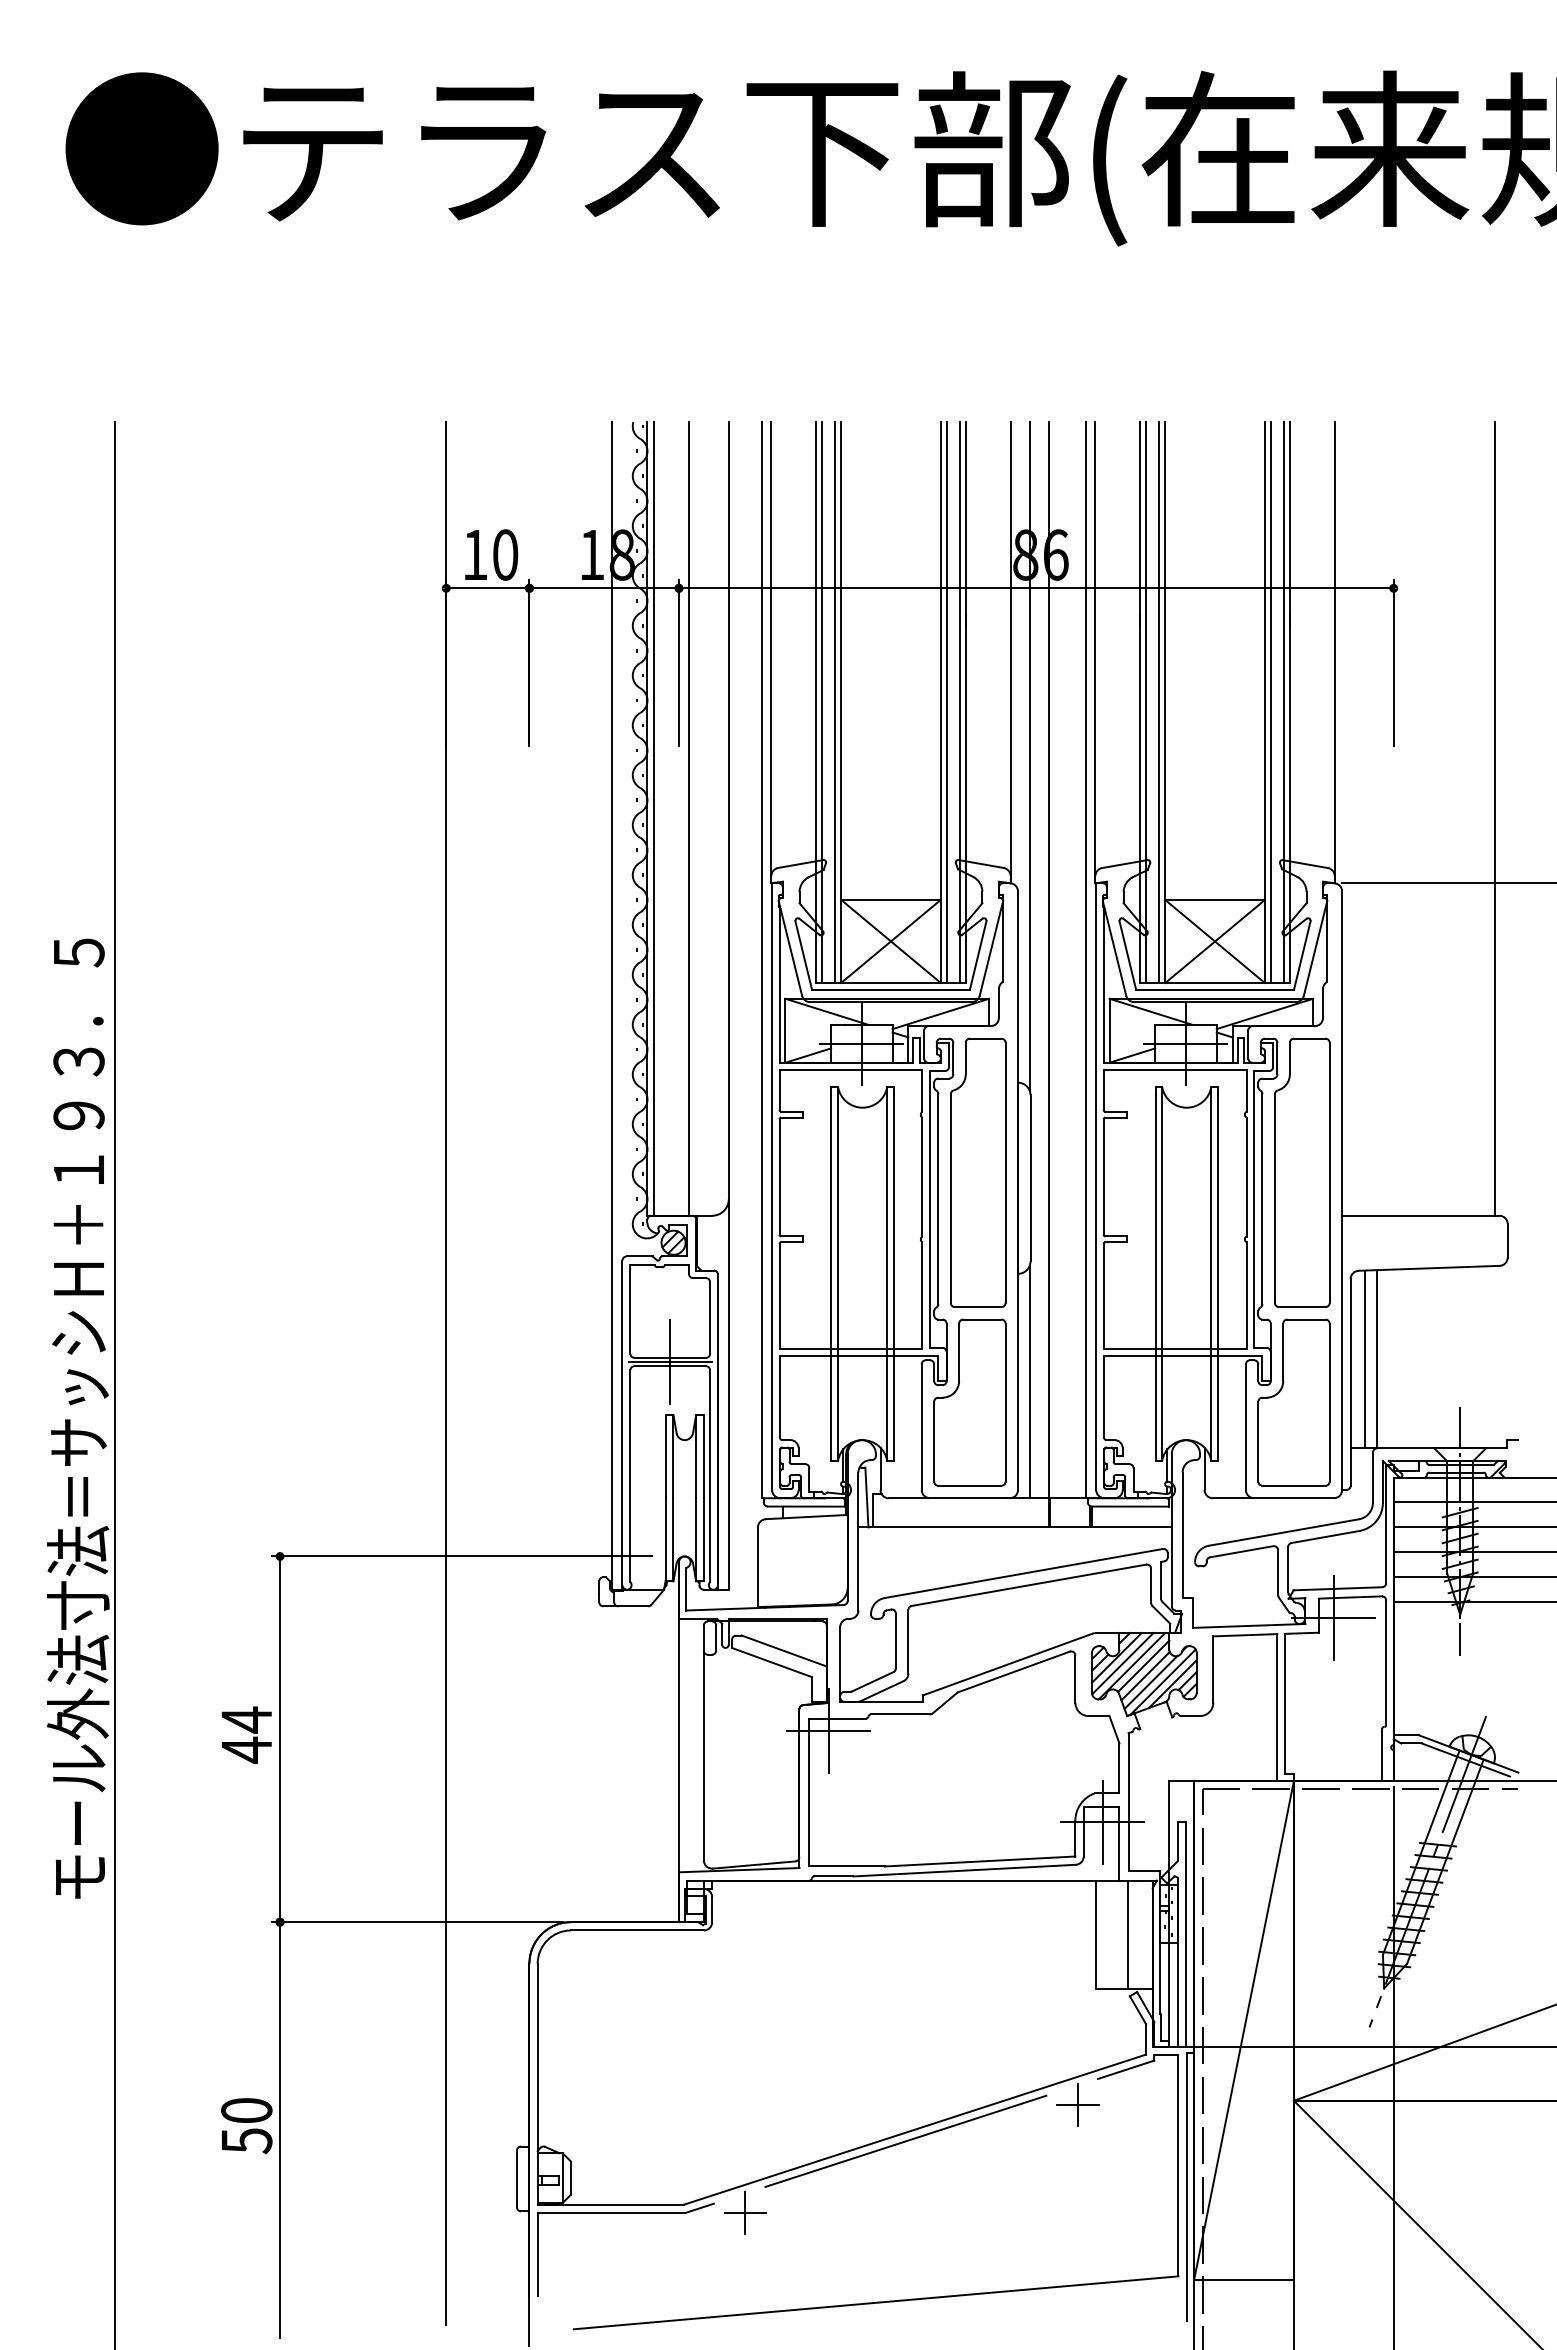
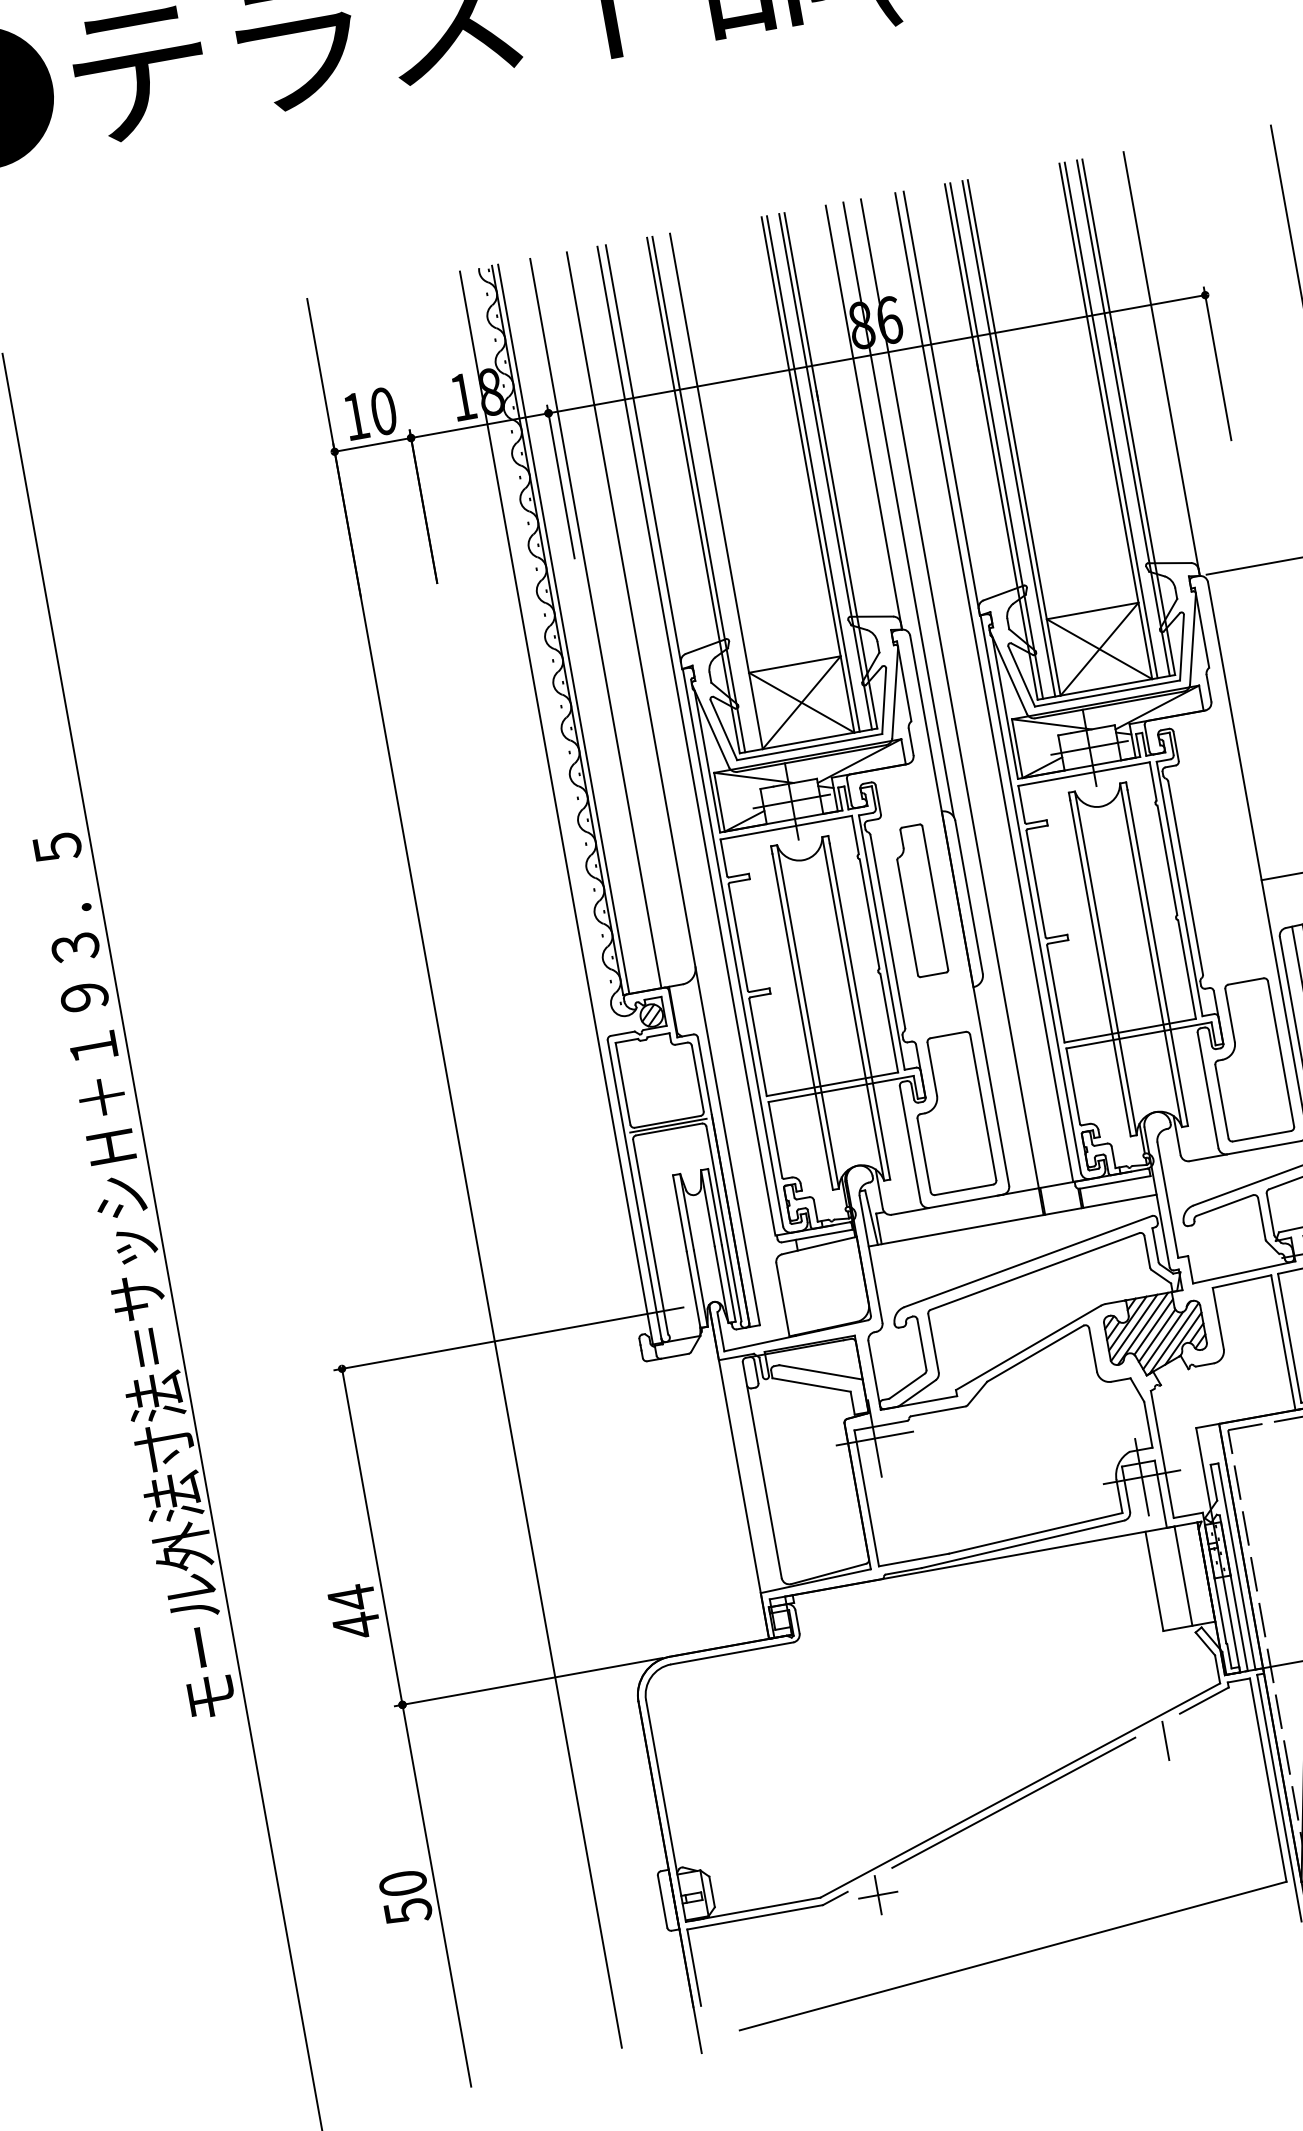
line: (835, 702) -> (711, 492), removed
part: (978, 1172) -> (920, 900), size x0.6
part: (1302, 1172) -> (1218, 847), removed
line: (670, 1361) -> (668, 1125), removed
line: (1029, 1381) -> (1001, 1084), removed
text: (246, 1734) -> (353, 1611), moved
line: (1077, 2104) -> (1165, 1740), removed

